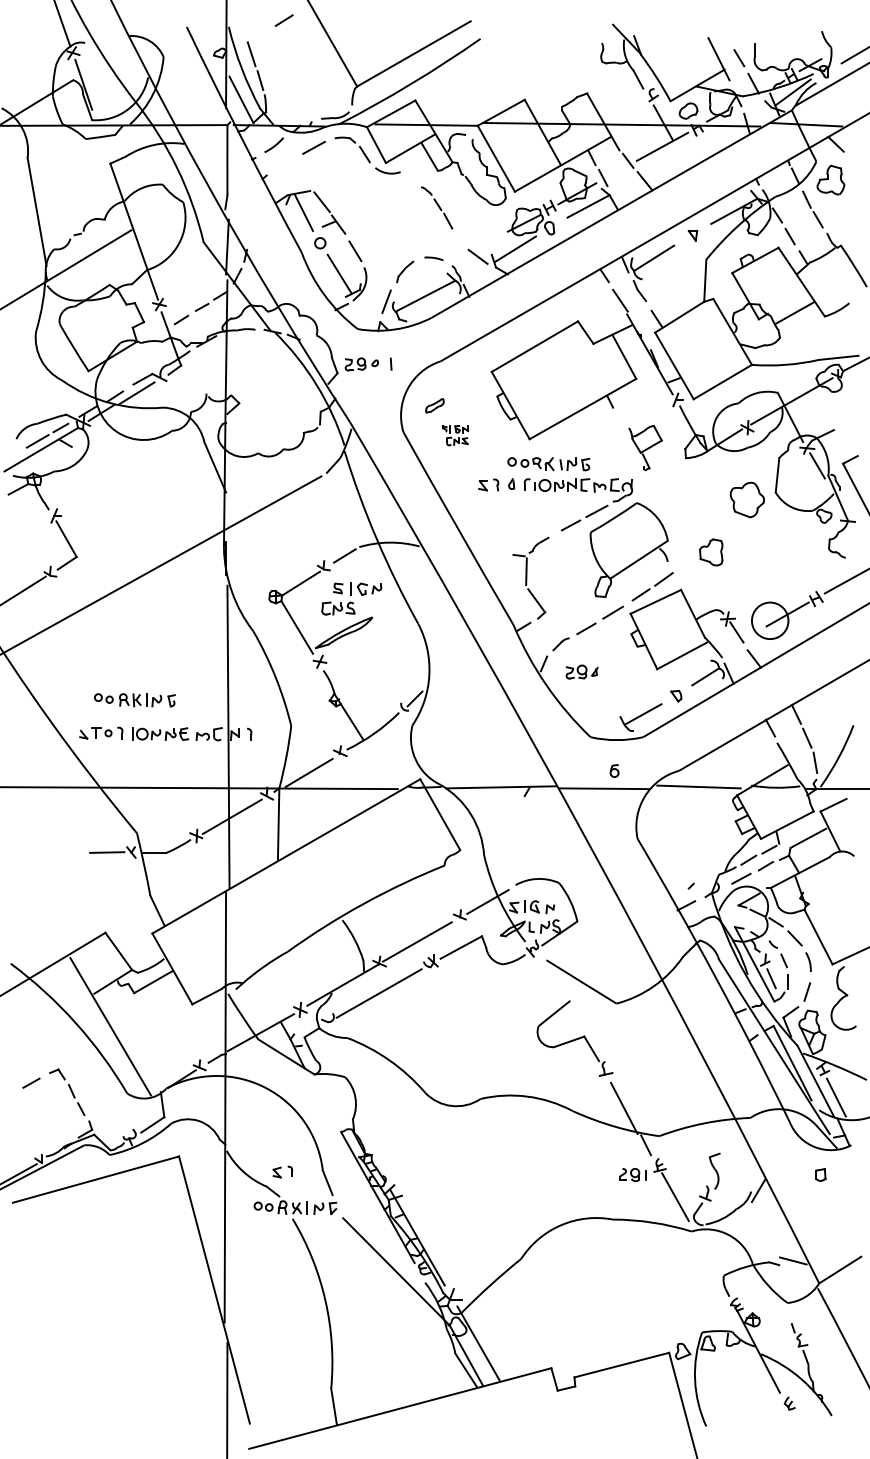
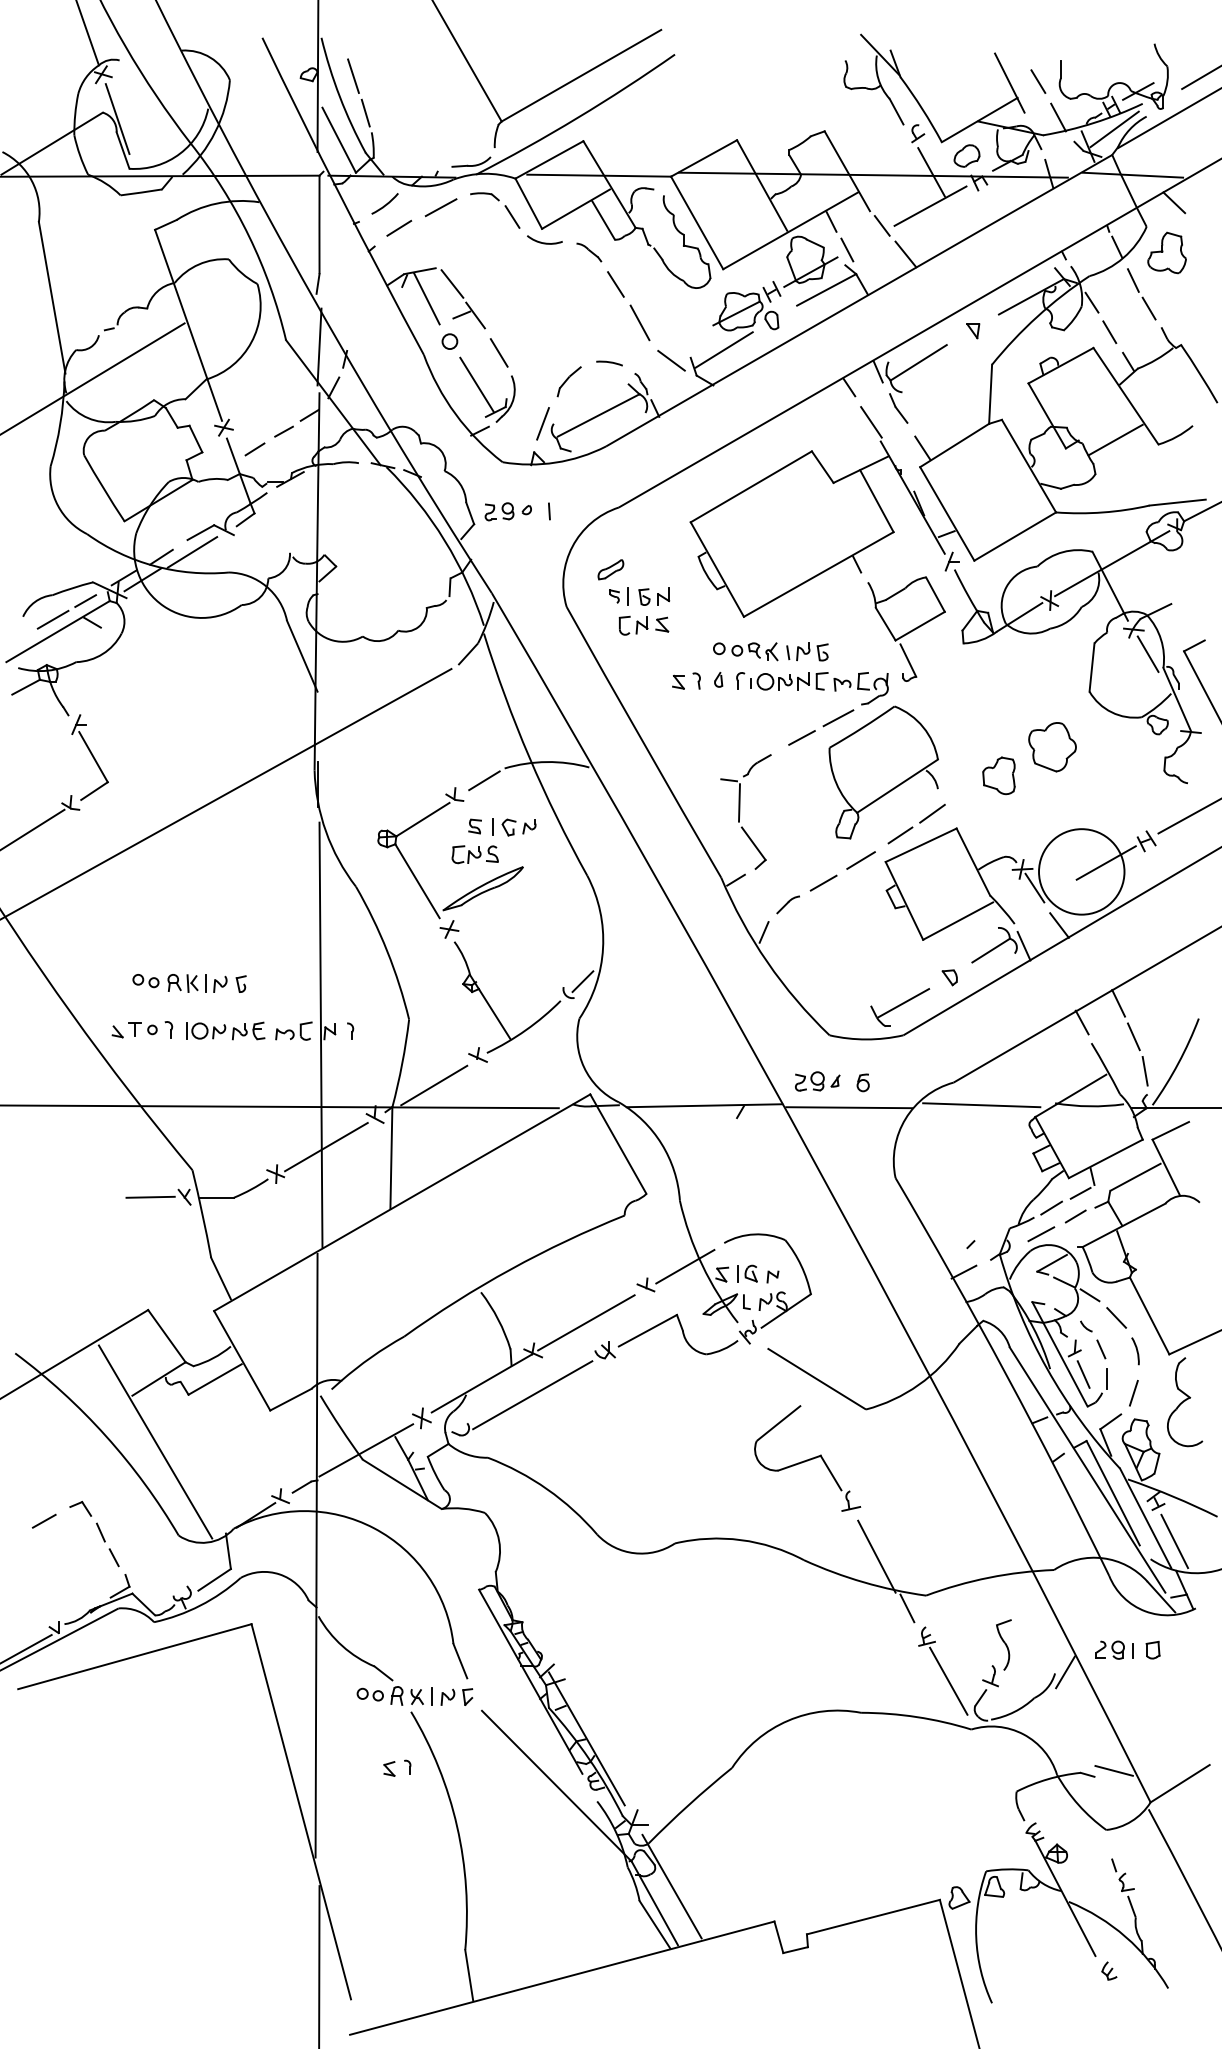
line: (283, 20) -> (398, 228), moved
part: (436, 207) -> (613, 291), size x1.67
part: (455, 435) -> (639, 611), size x1.67
part: (645, 447) -> (906, 628), size x1.67
part: (746, 499) -> (1051, 746), moved
circle: (769, 620) -> (1080, 871), size x1.67
part: (581, 671) -> (816, 1080), moved
part: (282, 1171) -> (396, 1767), moved
part: (632, 1175) -> (1114, 1650), moved

